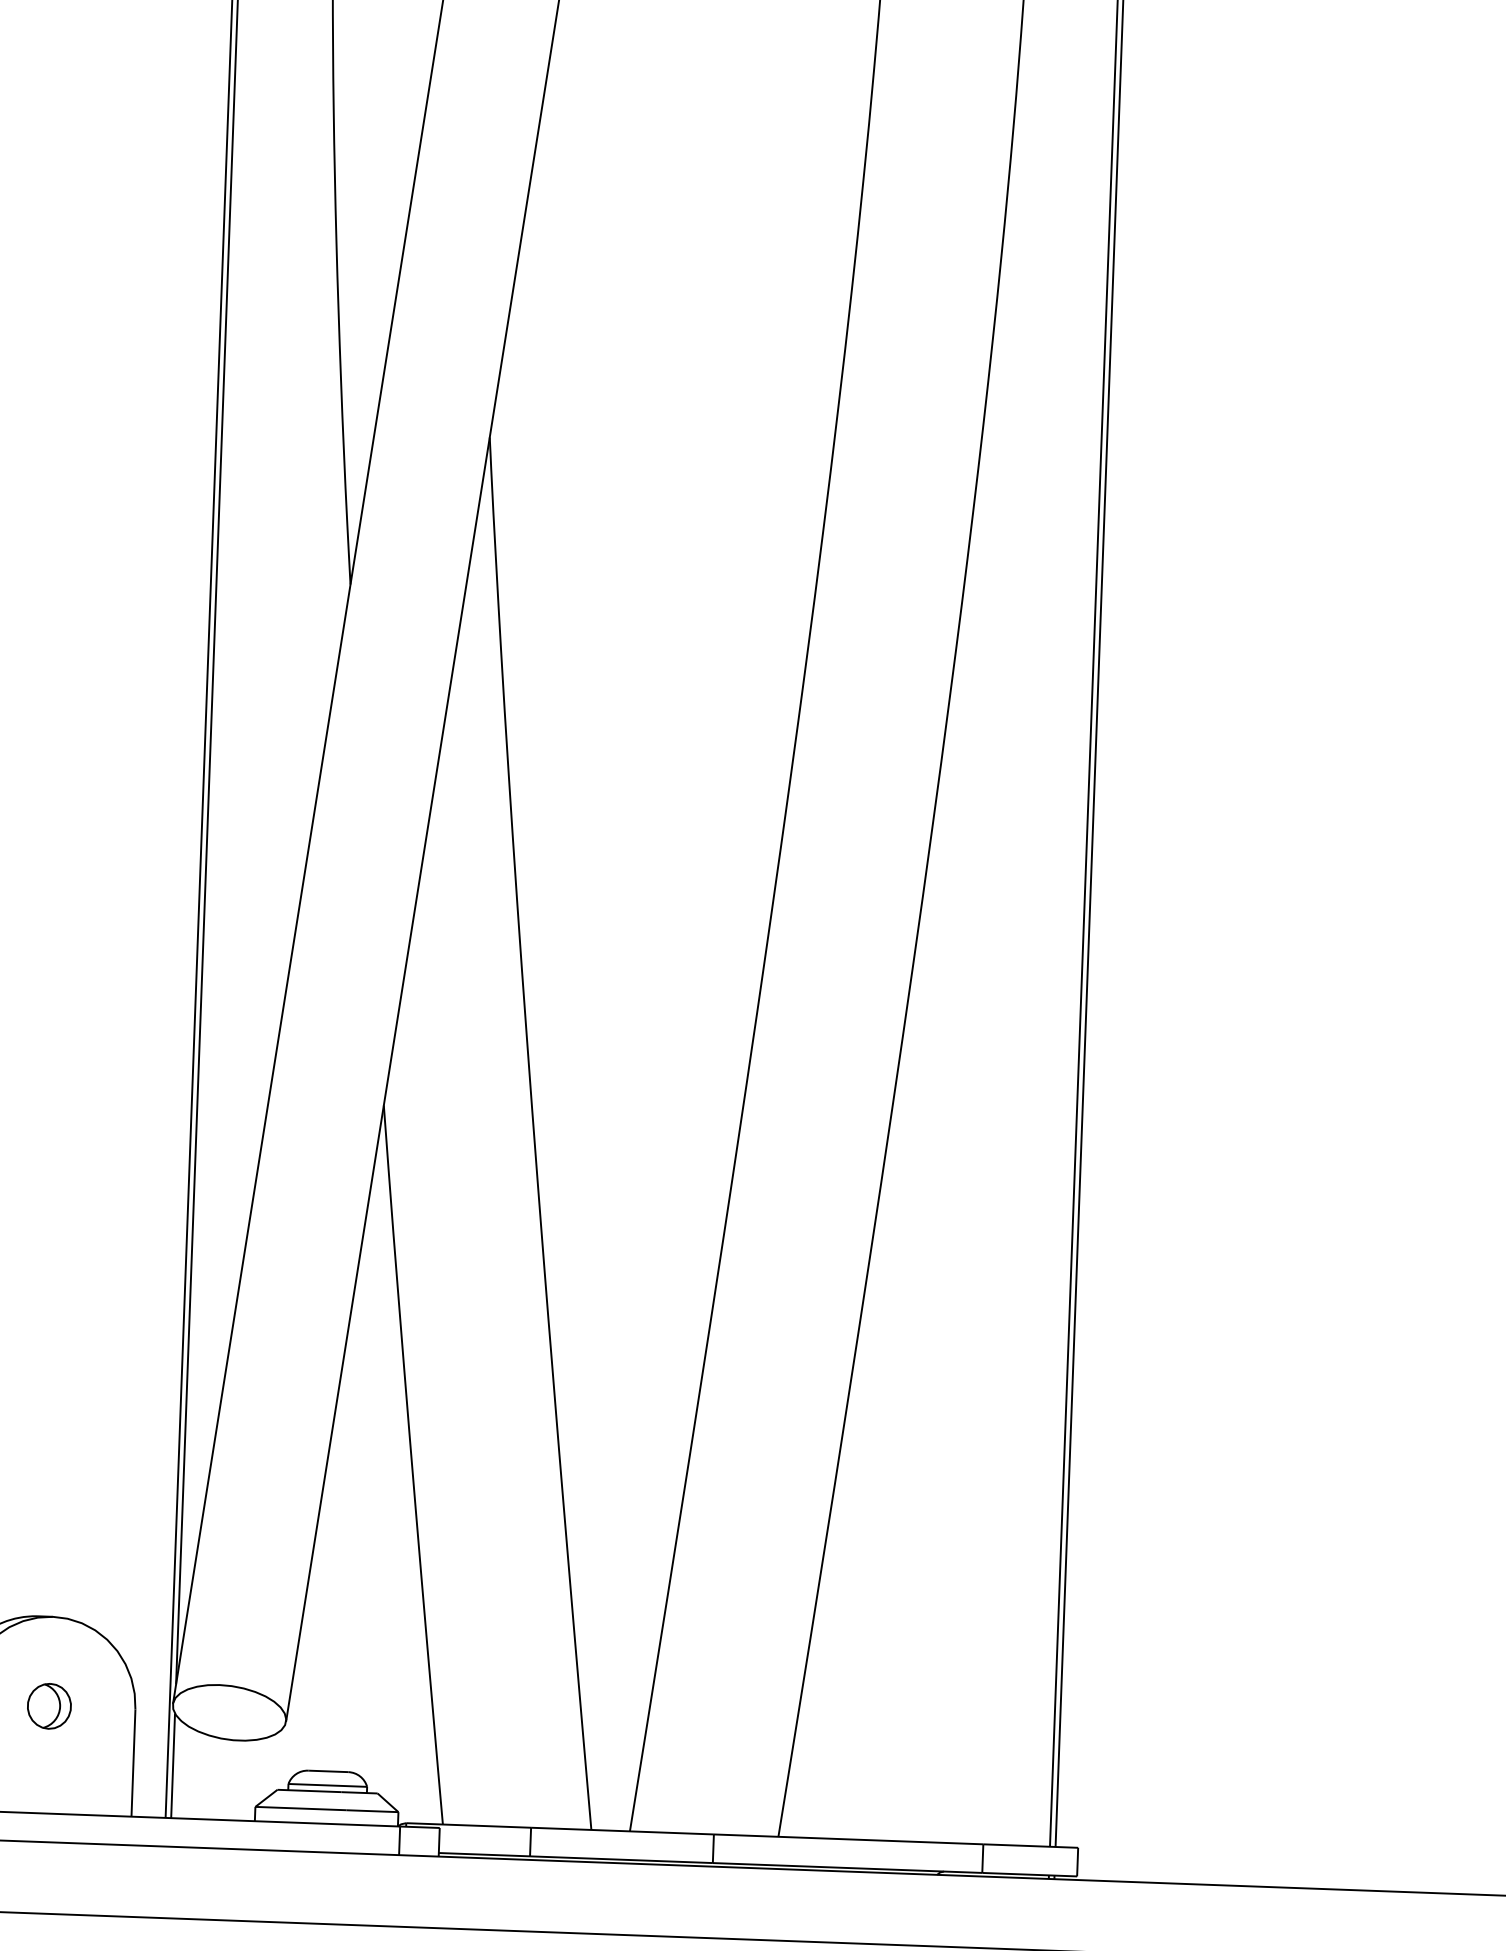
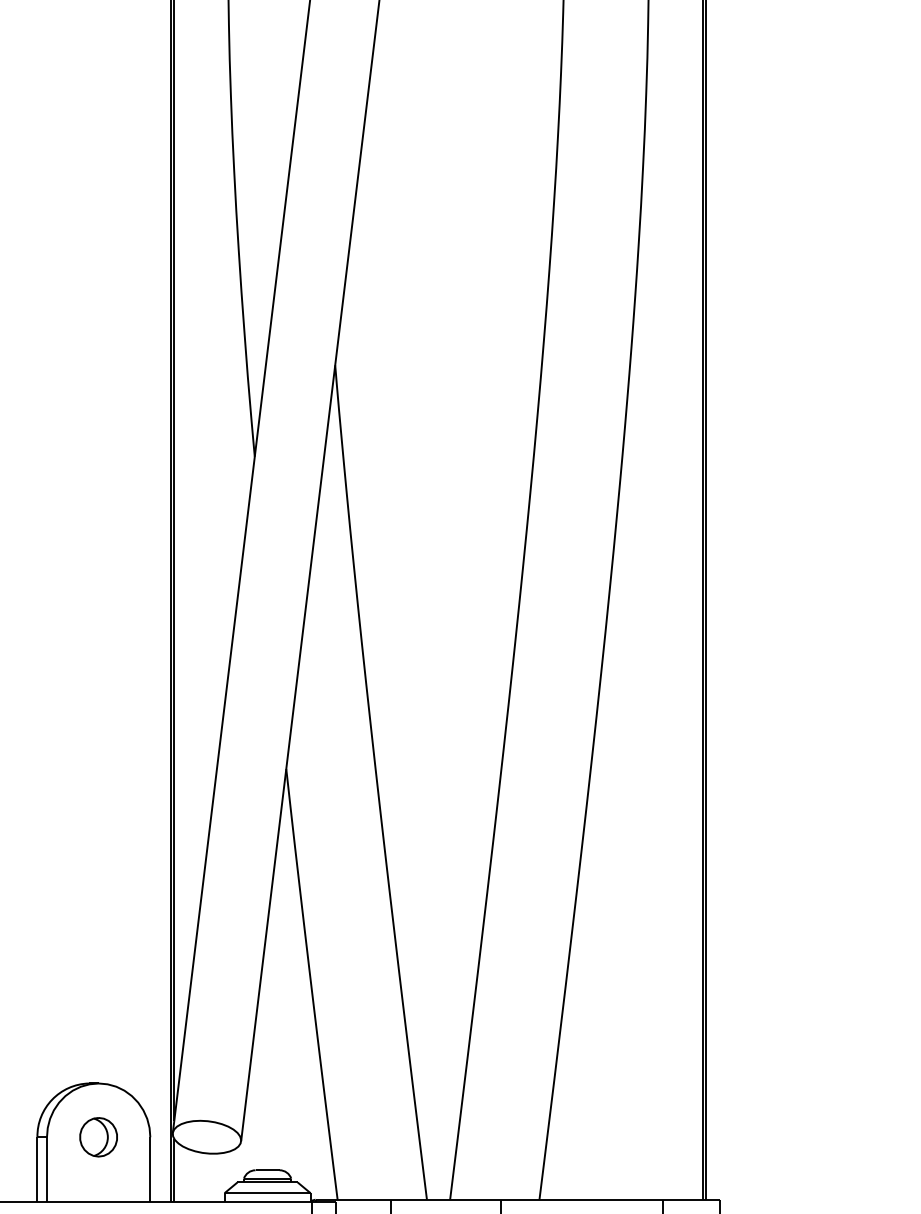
part: (49, 1706) -> (98, 1137), size x1.43

